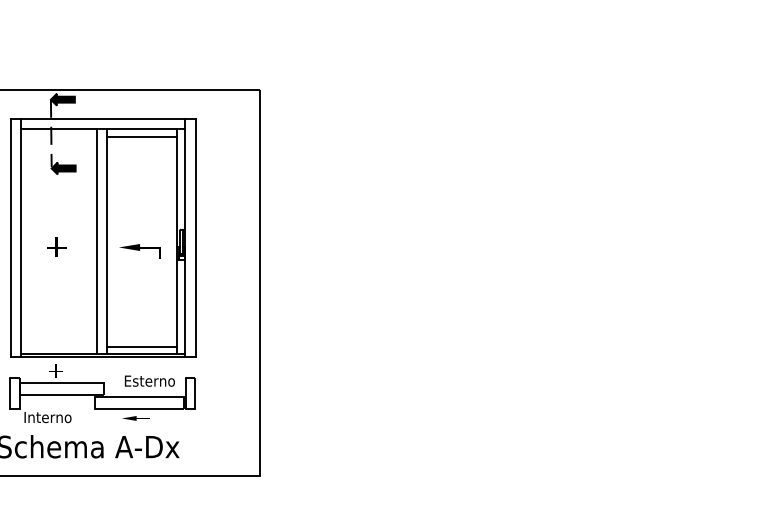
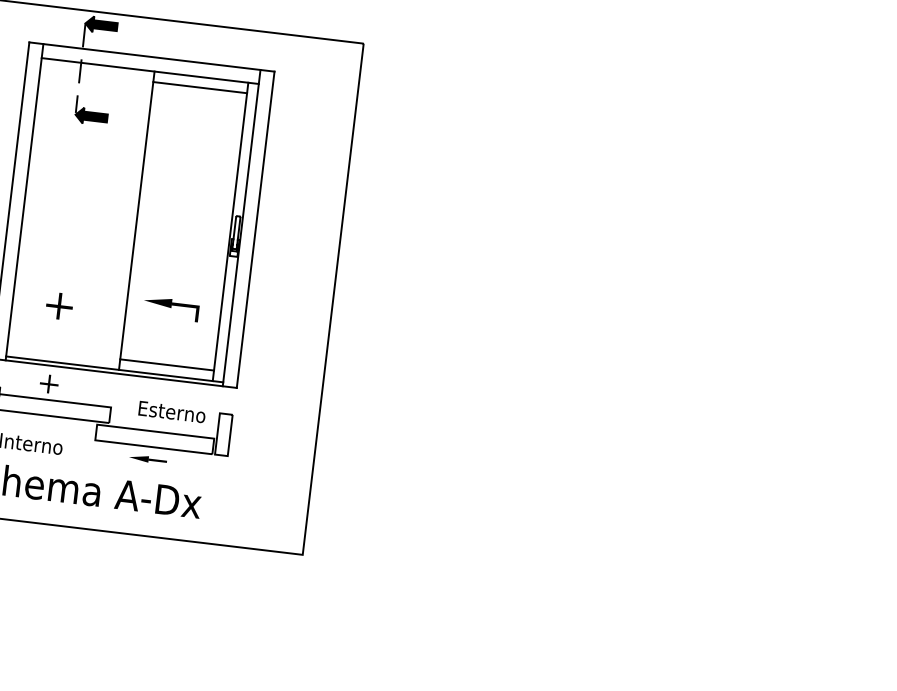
line: (97, 241) -> (124, 218), removed
part: (56, 246) -> (59, 305), moved
part: (139, 251) -> (170, 308), moved

